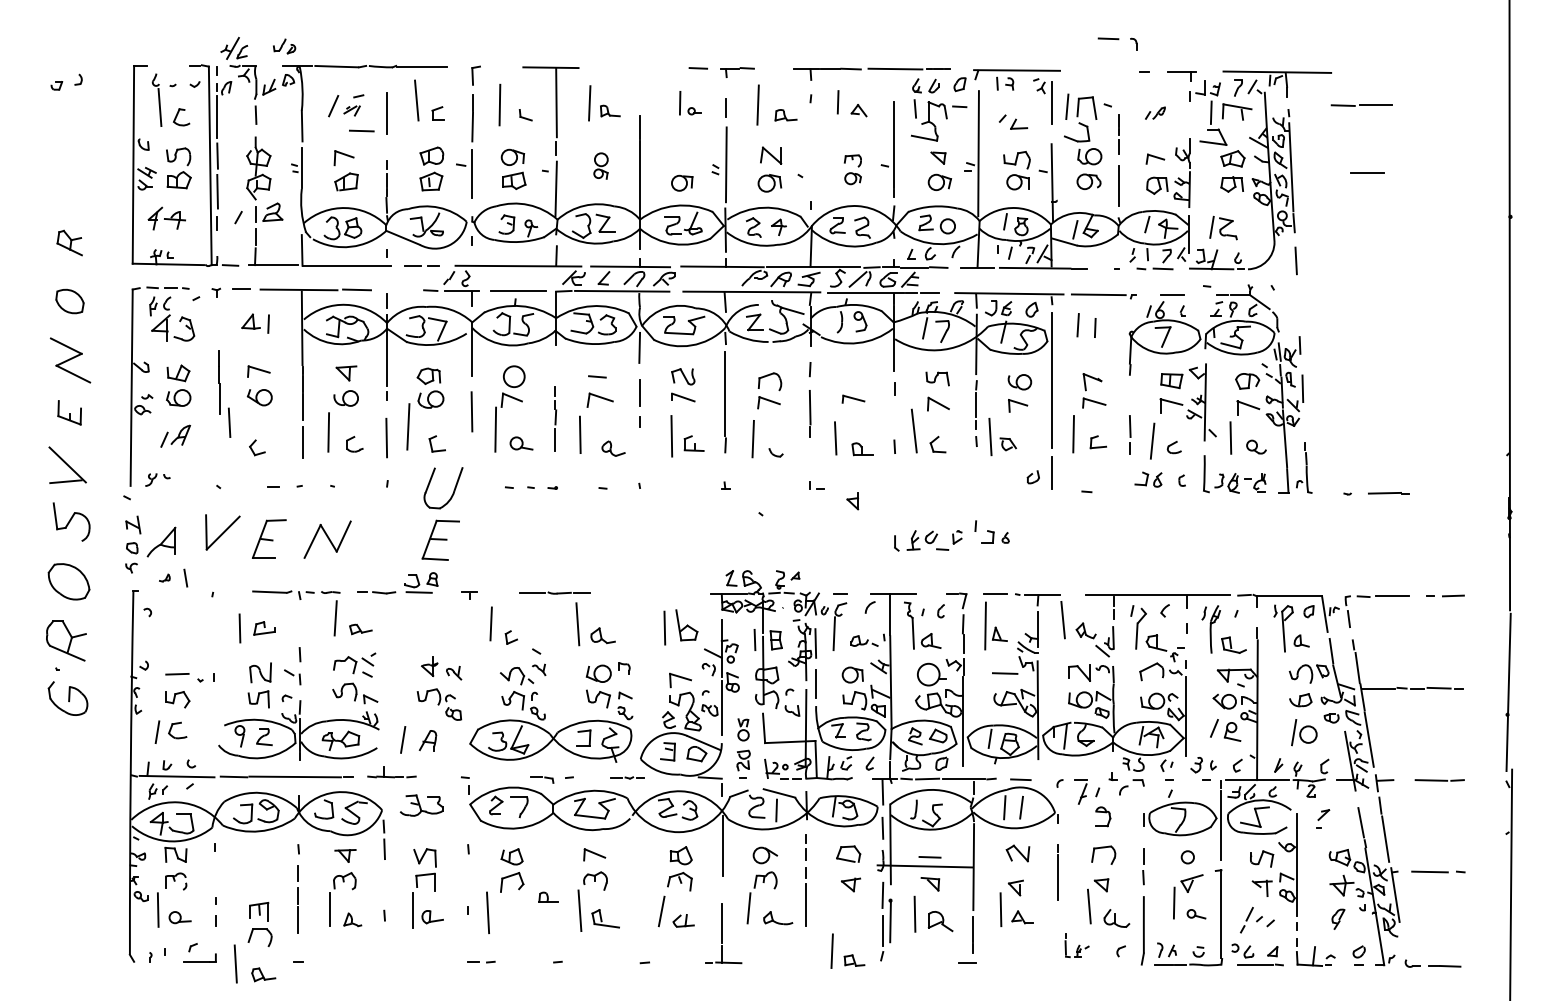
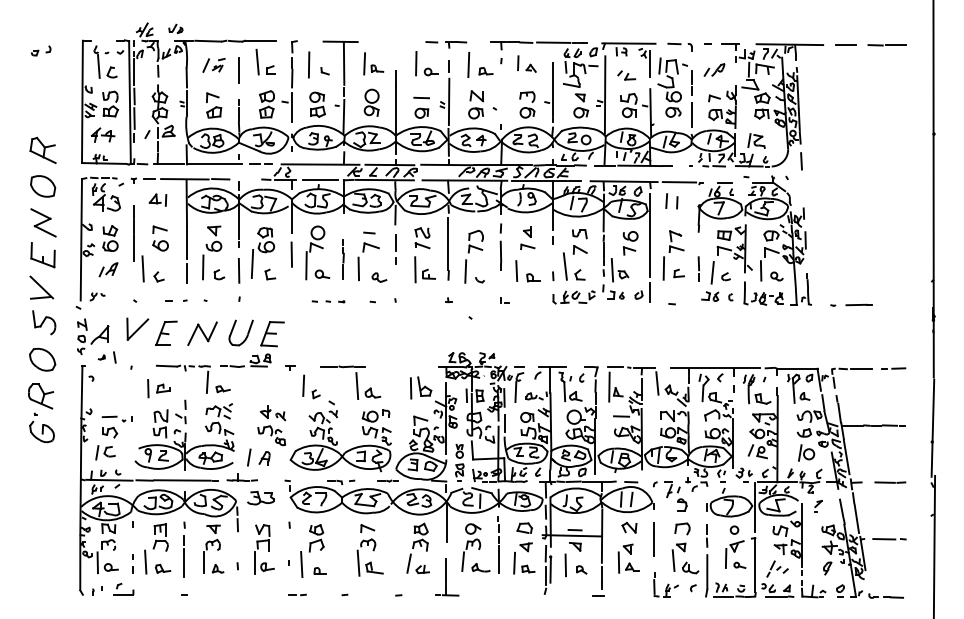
part: (1116, 42) -> (679, 46), moved
part: (689, 102) -> (426, 63), size x1.67
line: (1360, 105) -> (886, 45), moved
part: (1155, 112) -> (714, 69), size x1.67
line: (361, 130) -> (421, 97), moved
part: (600, 165) -> (371, 102), size x1.67
part: (853, 169) -> (527, 104), size x1.43
line: (1367, 172) -> (845, 44), moved
part: (68, 241) -> (42, 149), size x1.67
part: (70, 301) -> (43, 186), size x1.43
part: (224, 393) -> (138, 243), size x1.43
part: (68, 413) -> (42, 255), size x1.67
part: (452, 492) -> (246, 335), moved
part: (853, 500) -> (527, 231), moved
part: (951, 536) -> (588, 294), moved
part: (547, 896) -> (319, 570), moved
part: (940, 920) -> (581, 569), size x0.62
part: (254, 941) -> (157, 548), moved
part: (1076, 945) -> (665, 584), size x1.67
part: (848, 951) -> (524, 563), moved

